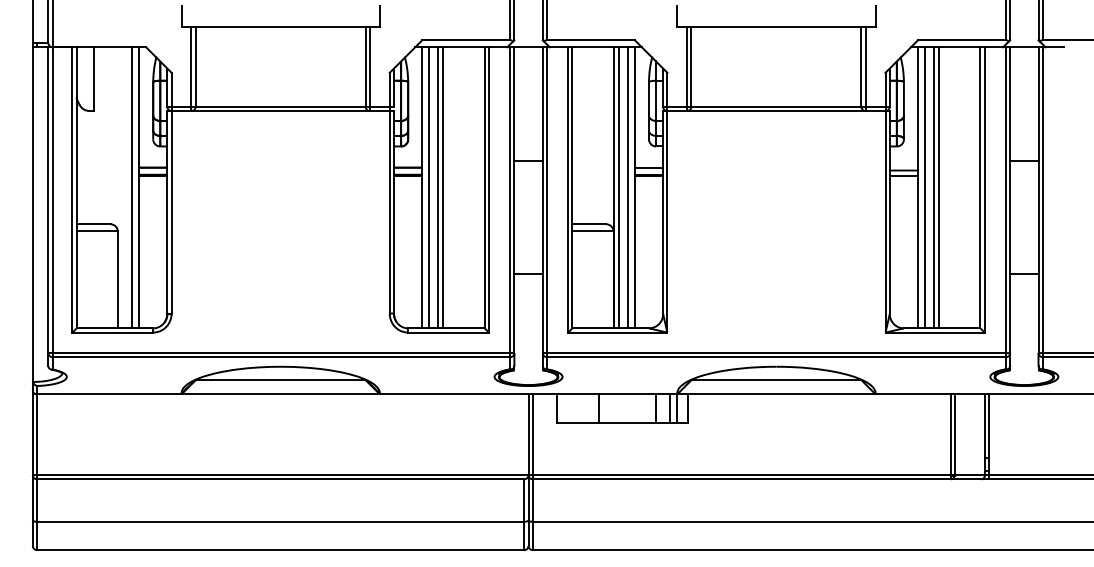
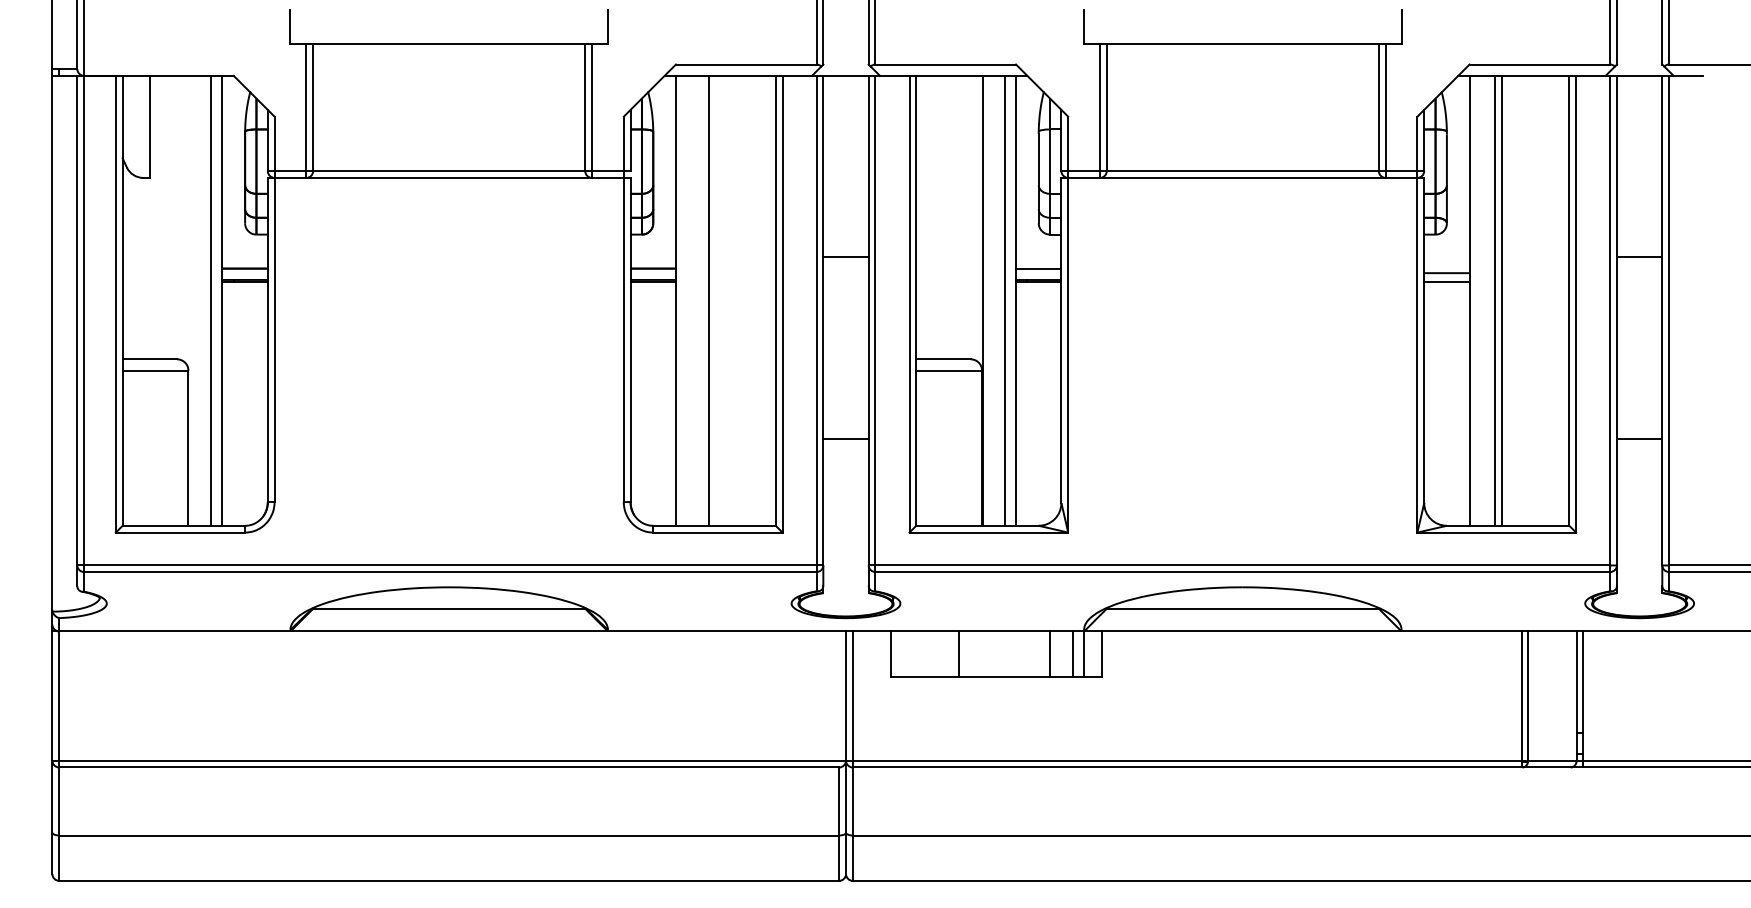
line: (429, 187) -> (687, 300), removed
line: (437, 187) -> (700, 300), removed
line: (619, 187) -> (991, 300), removed
line: (925, 187) -> (1481, 300), removed

